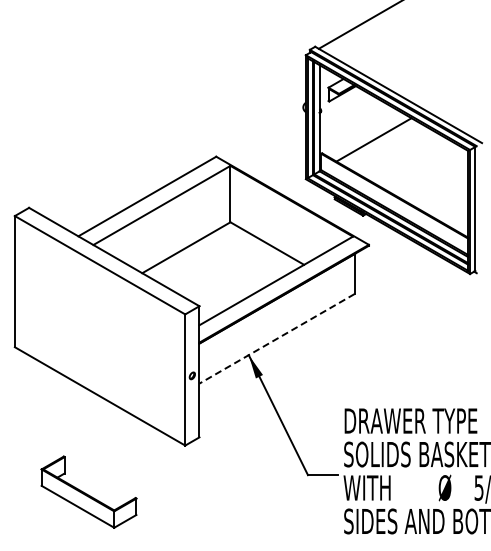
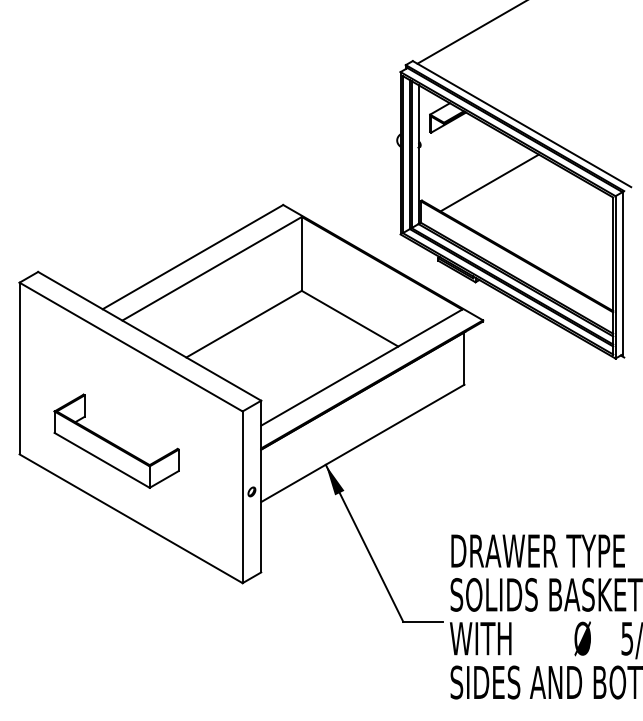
line: (277, 338) -> (363, 442), dashed -> solid
part: (88, 491) -> (115, 440), moved

